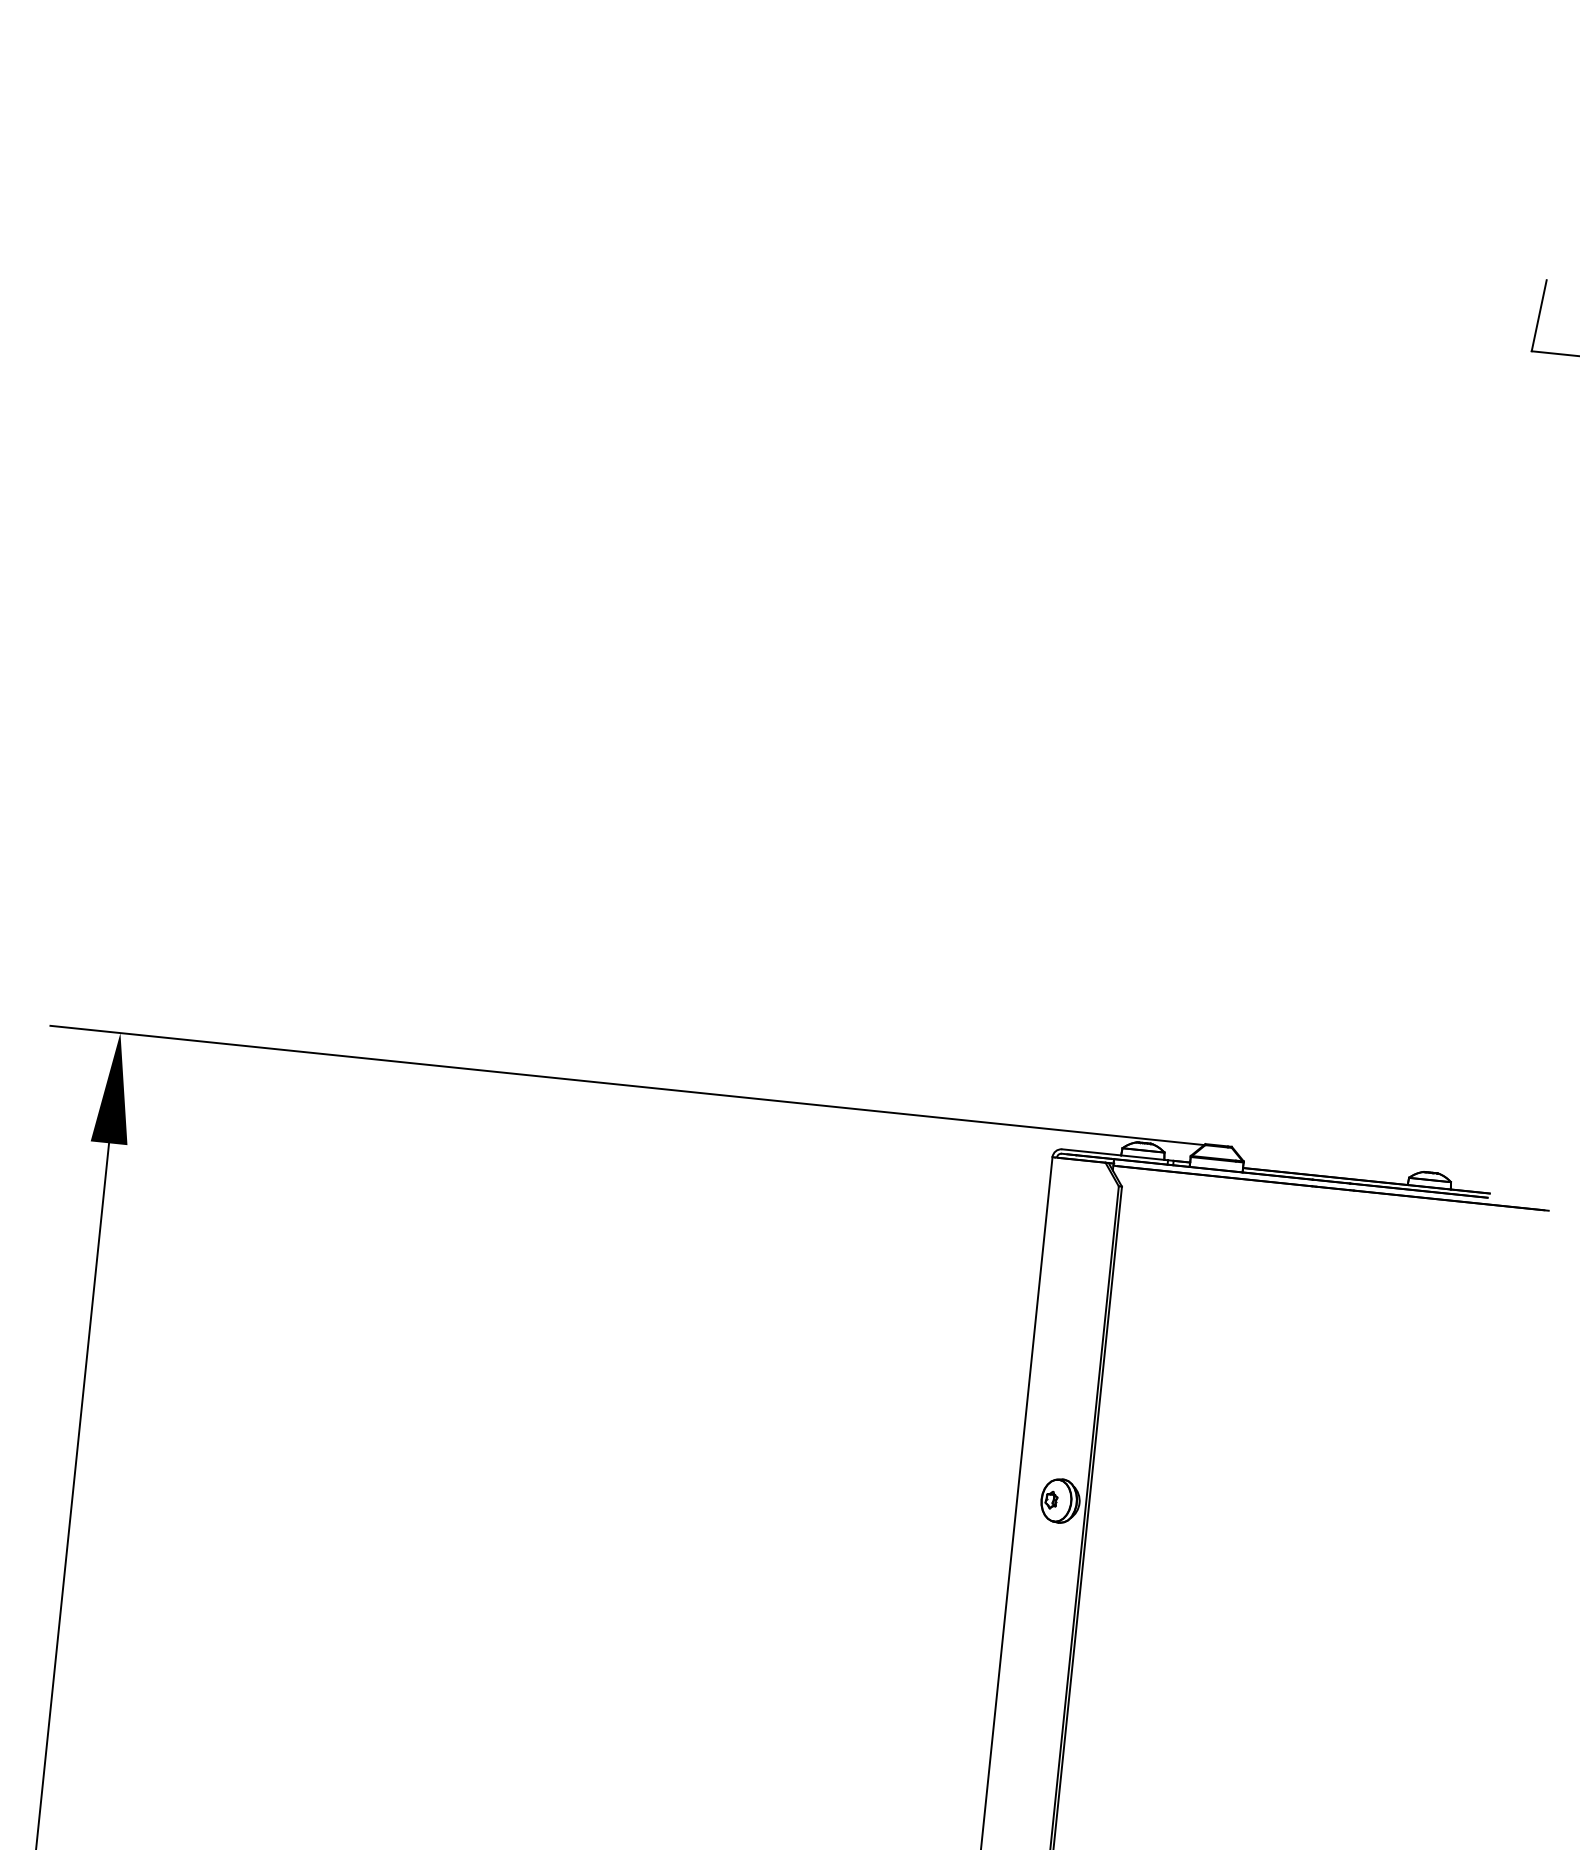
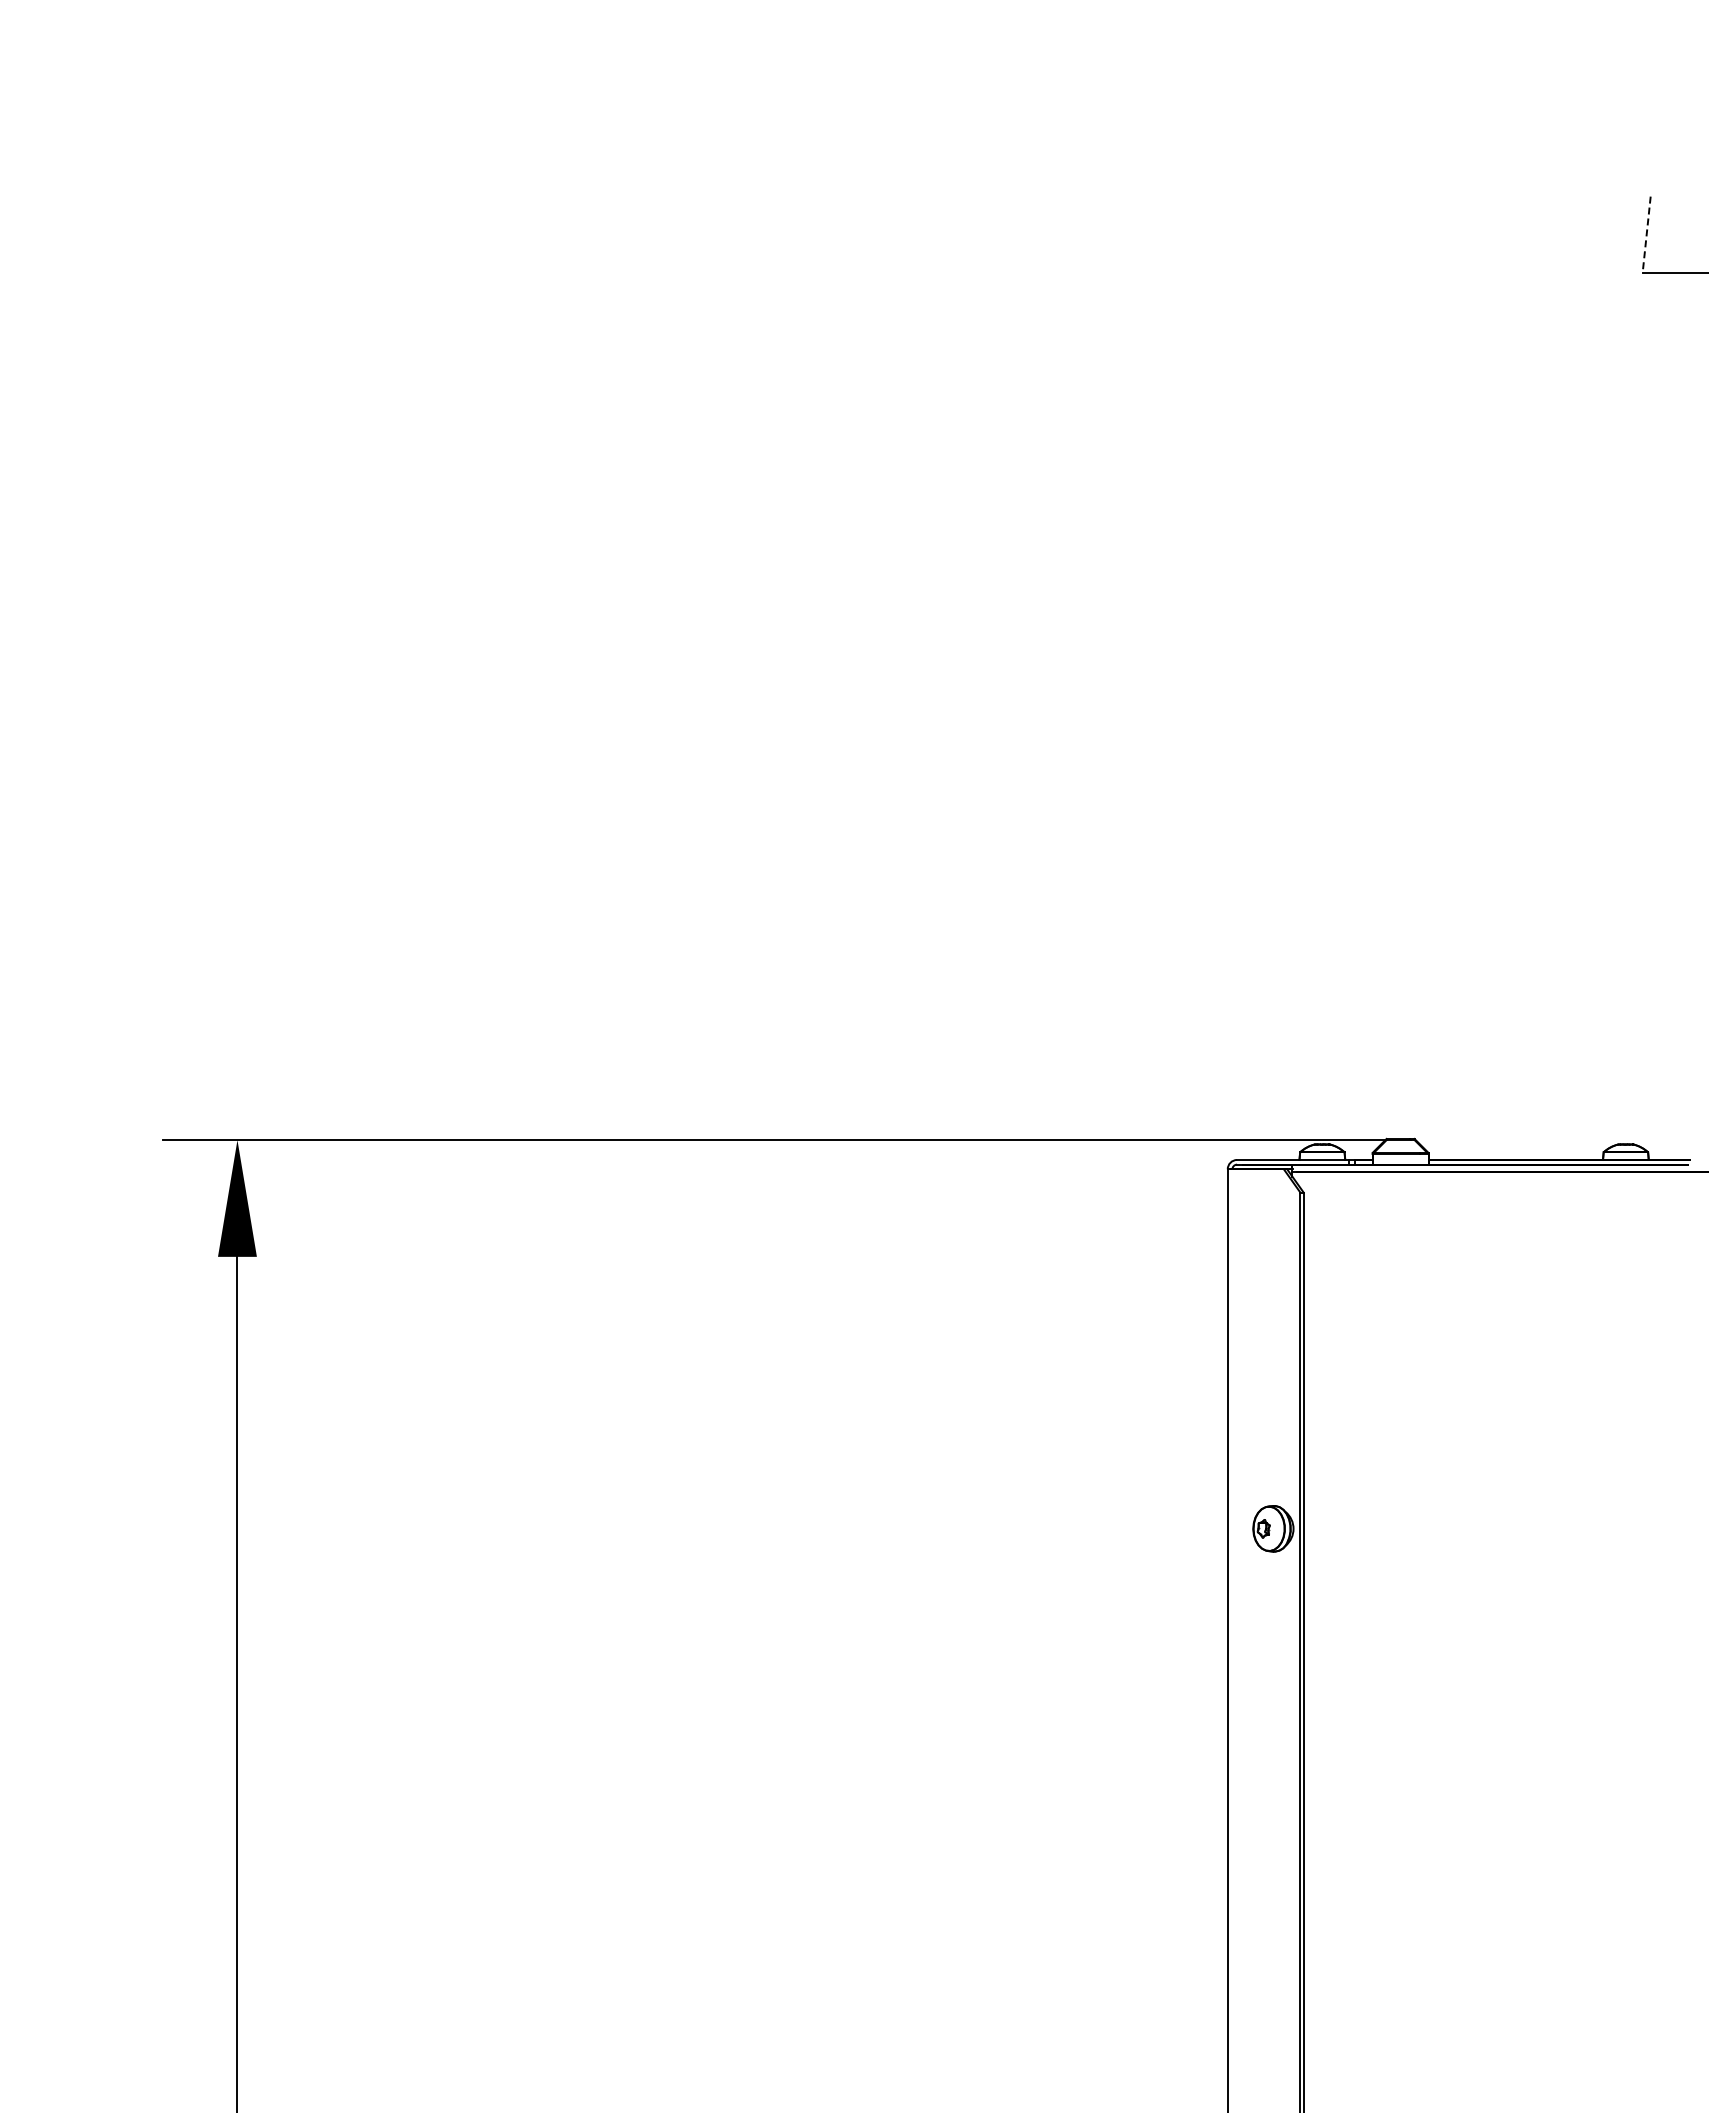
line: (1538, 316) -> (1646, 235), solid -> dashed

